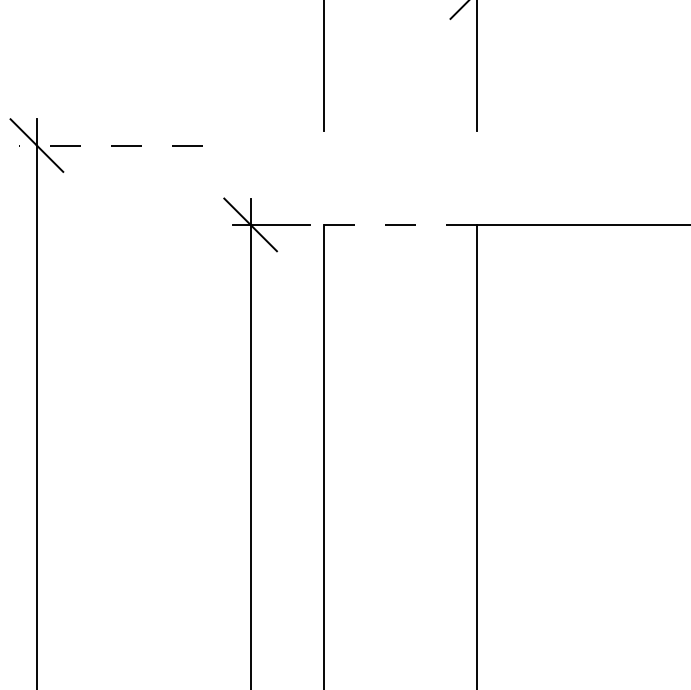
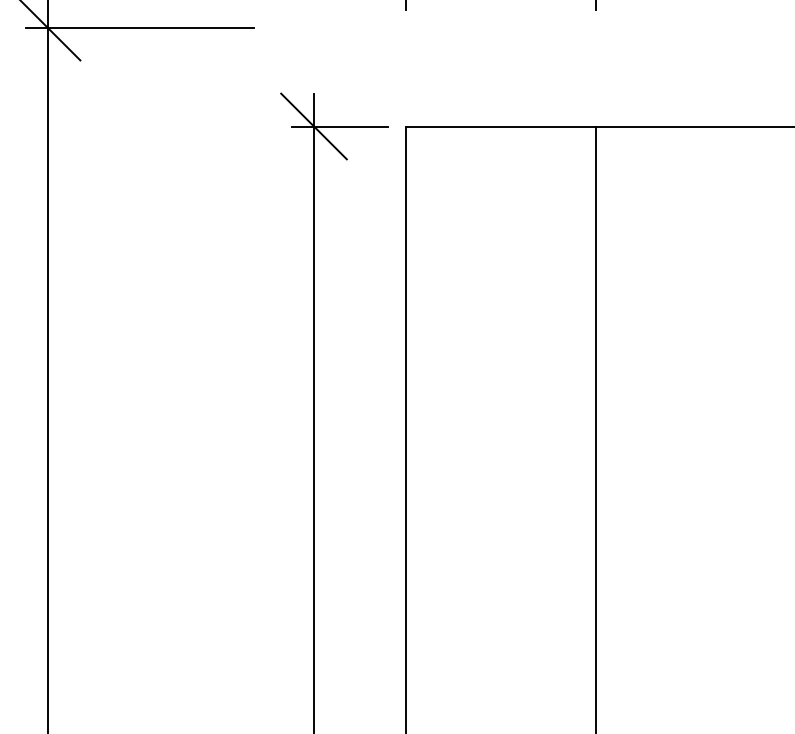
line: (111, 145) -> (140, 27), dashed -> solid
line: (400, 224) -> (500, 125), dashed -> solid

